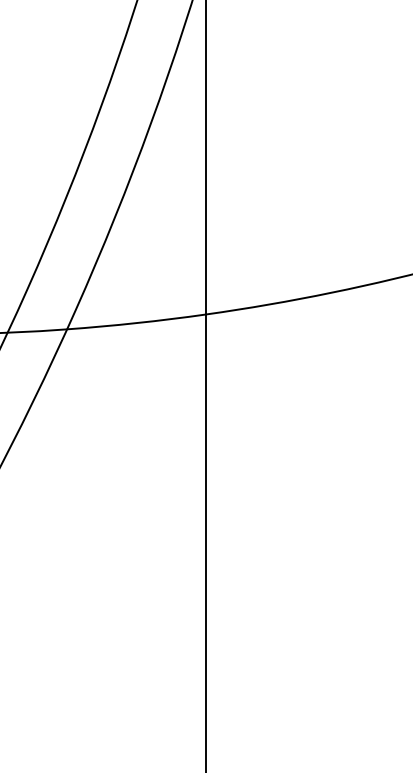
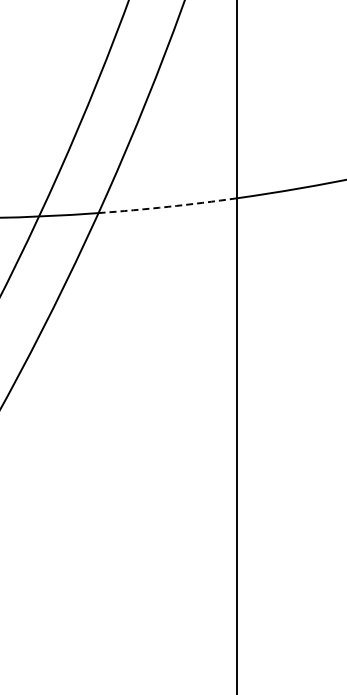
arc: (136, 323) -> (167, 207), solid -> dashed

